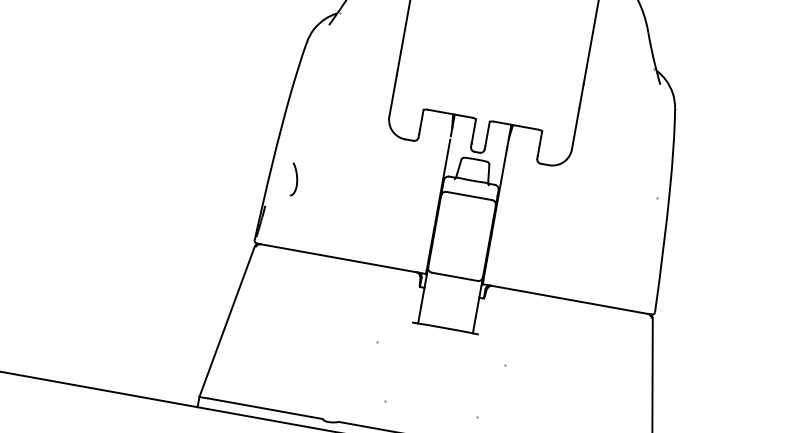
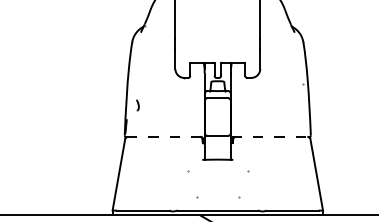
part: (293, 180) -> (137, 105), size x0.7
line: (344, 258) -> (166, 136), solid -> dashed
line: (567, 298) -> (270, 136), solid -> dashed

